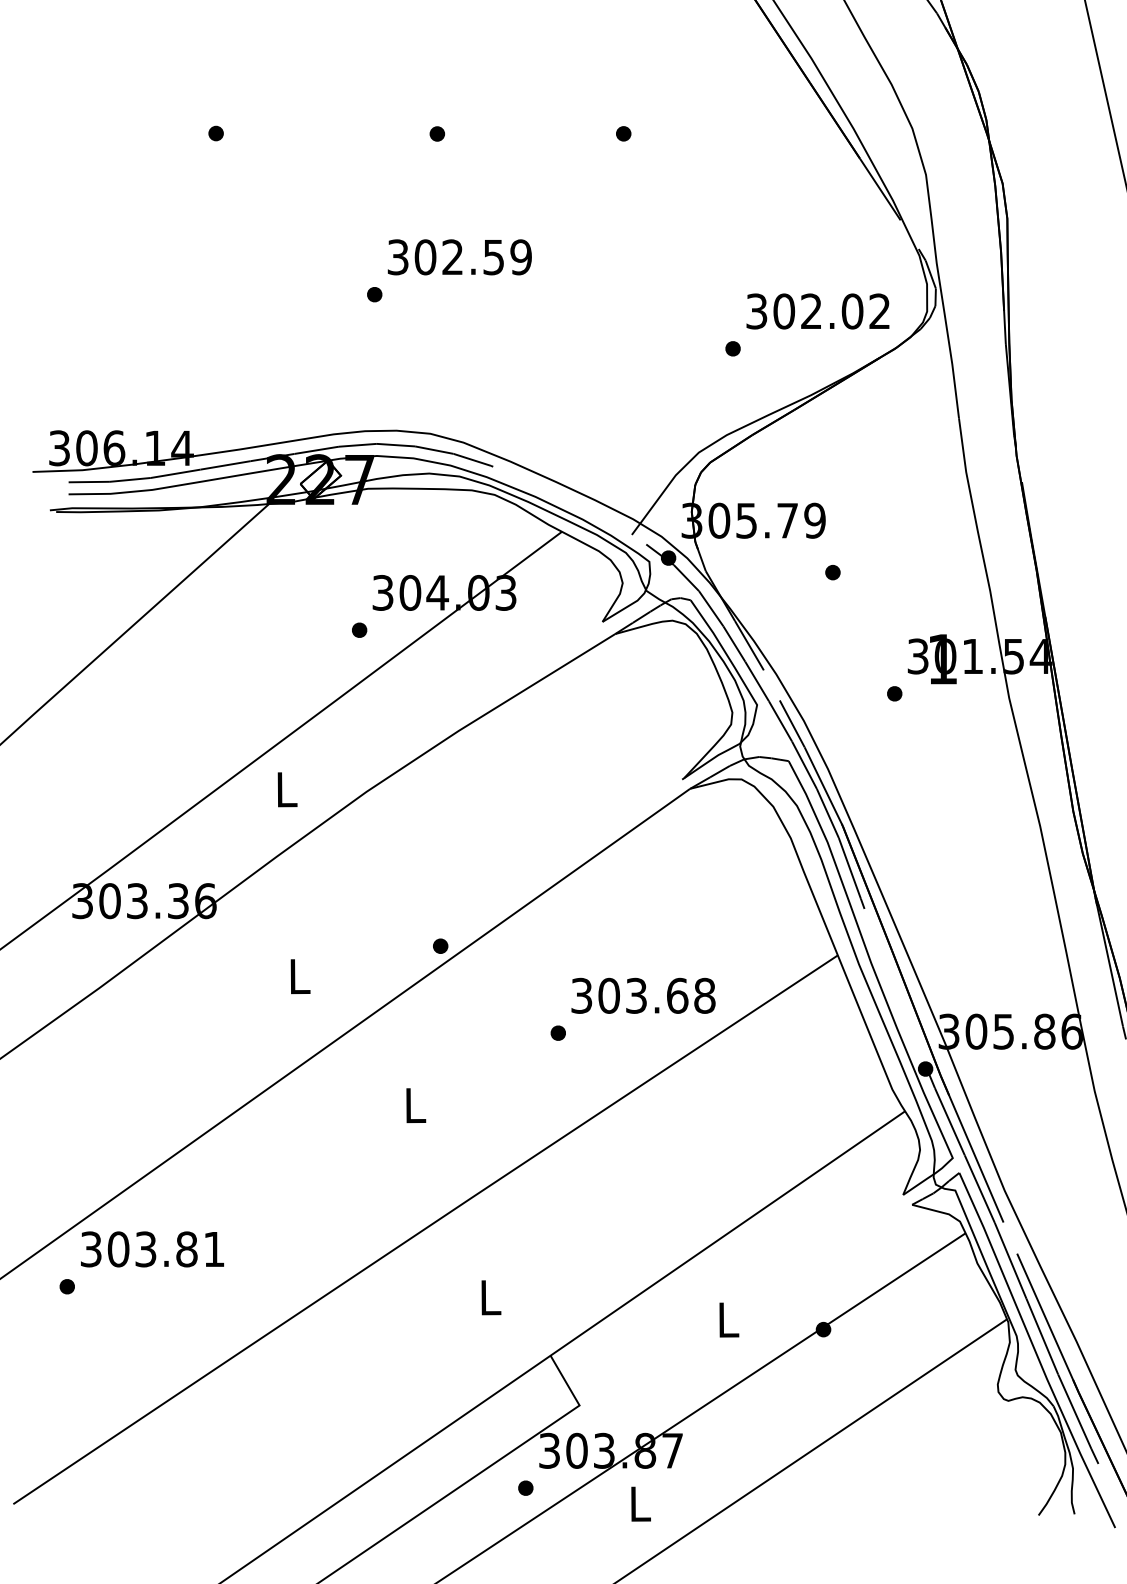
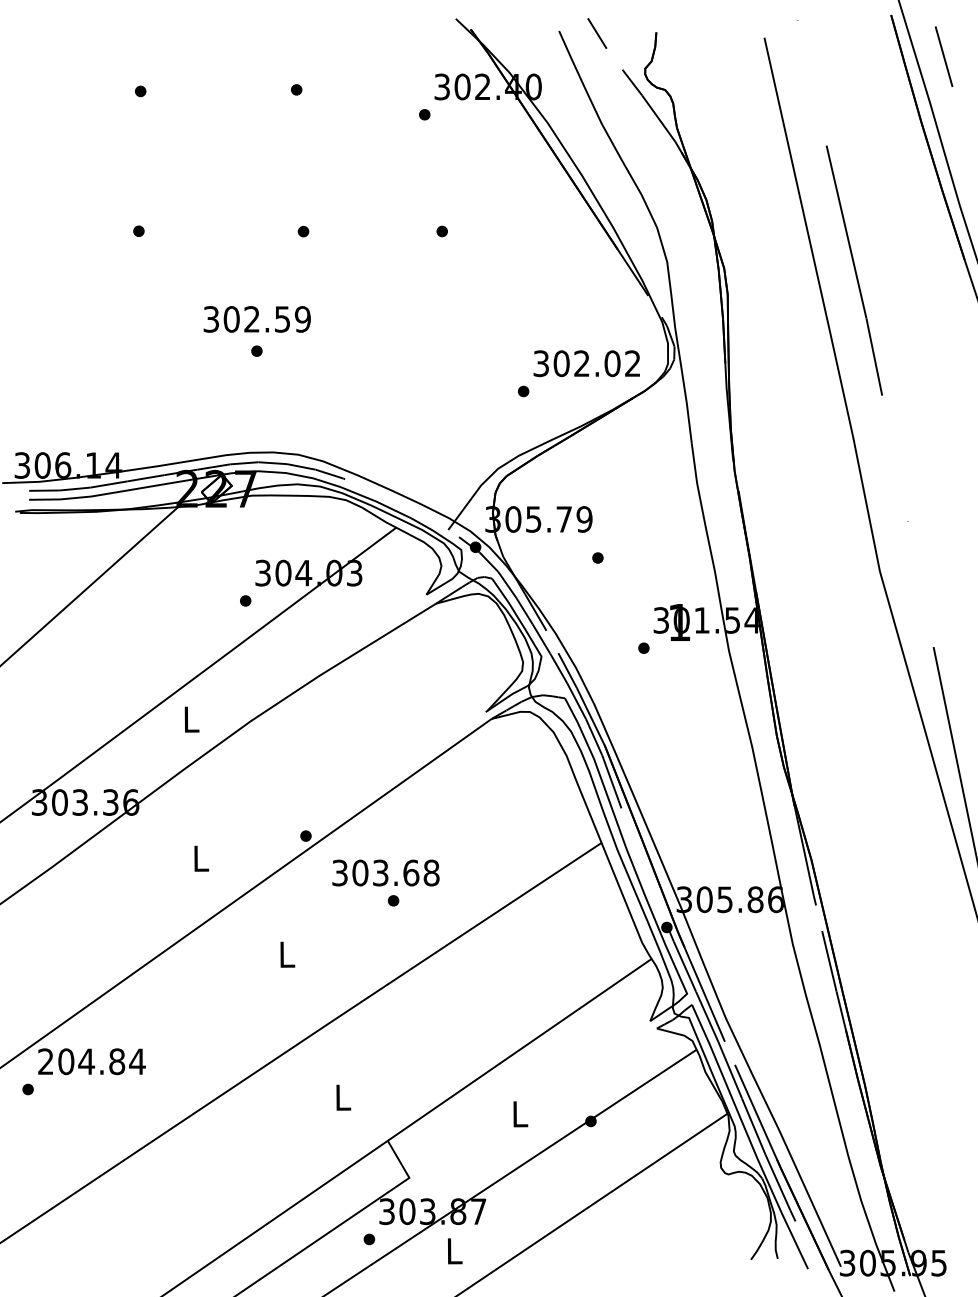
text: (458, 257) -> (256, 319), moved
text: (642, 995) -> (385, 872), moved
text: (152, 1249) -> (91, 1061), 303.81 -> 204.84

